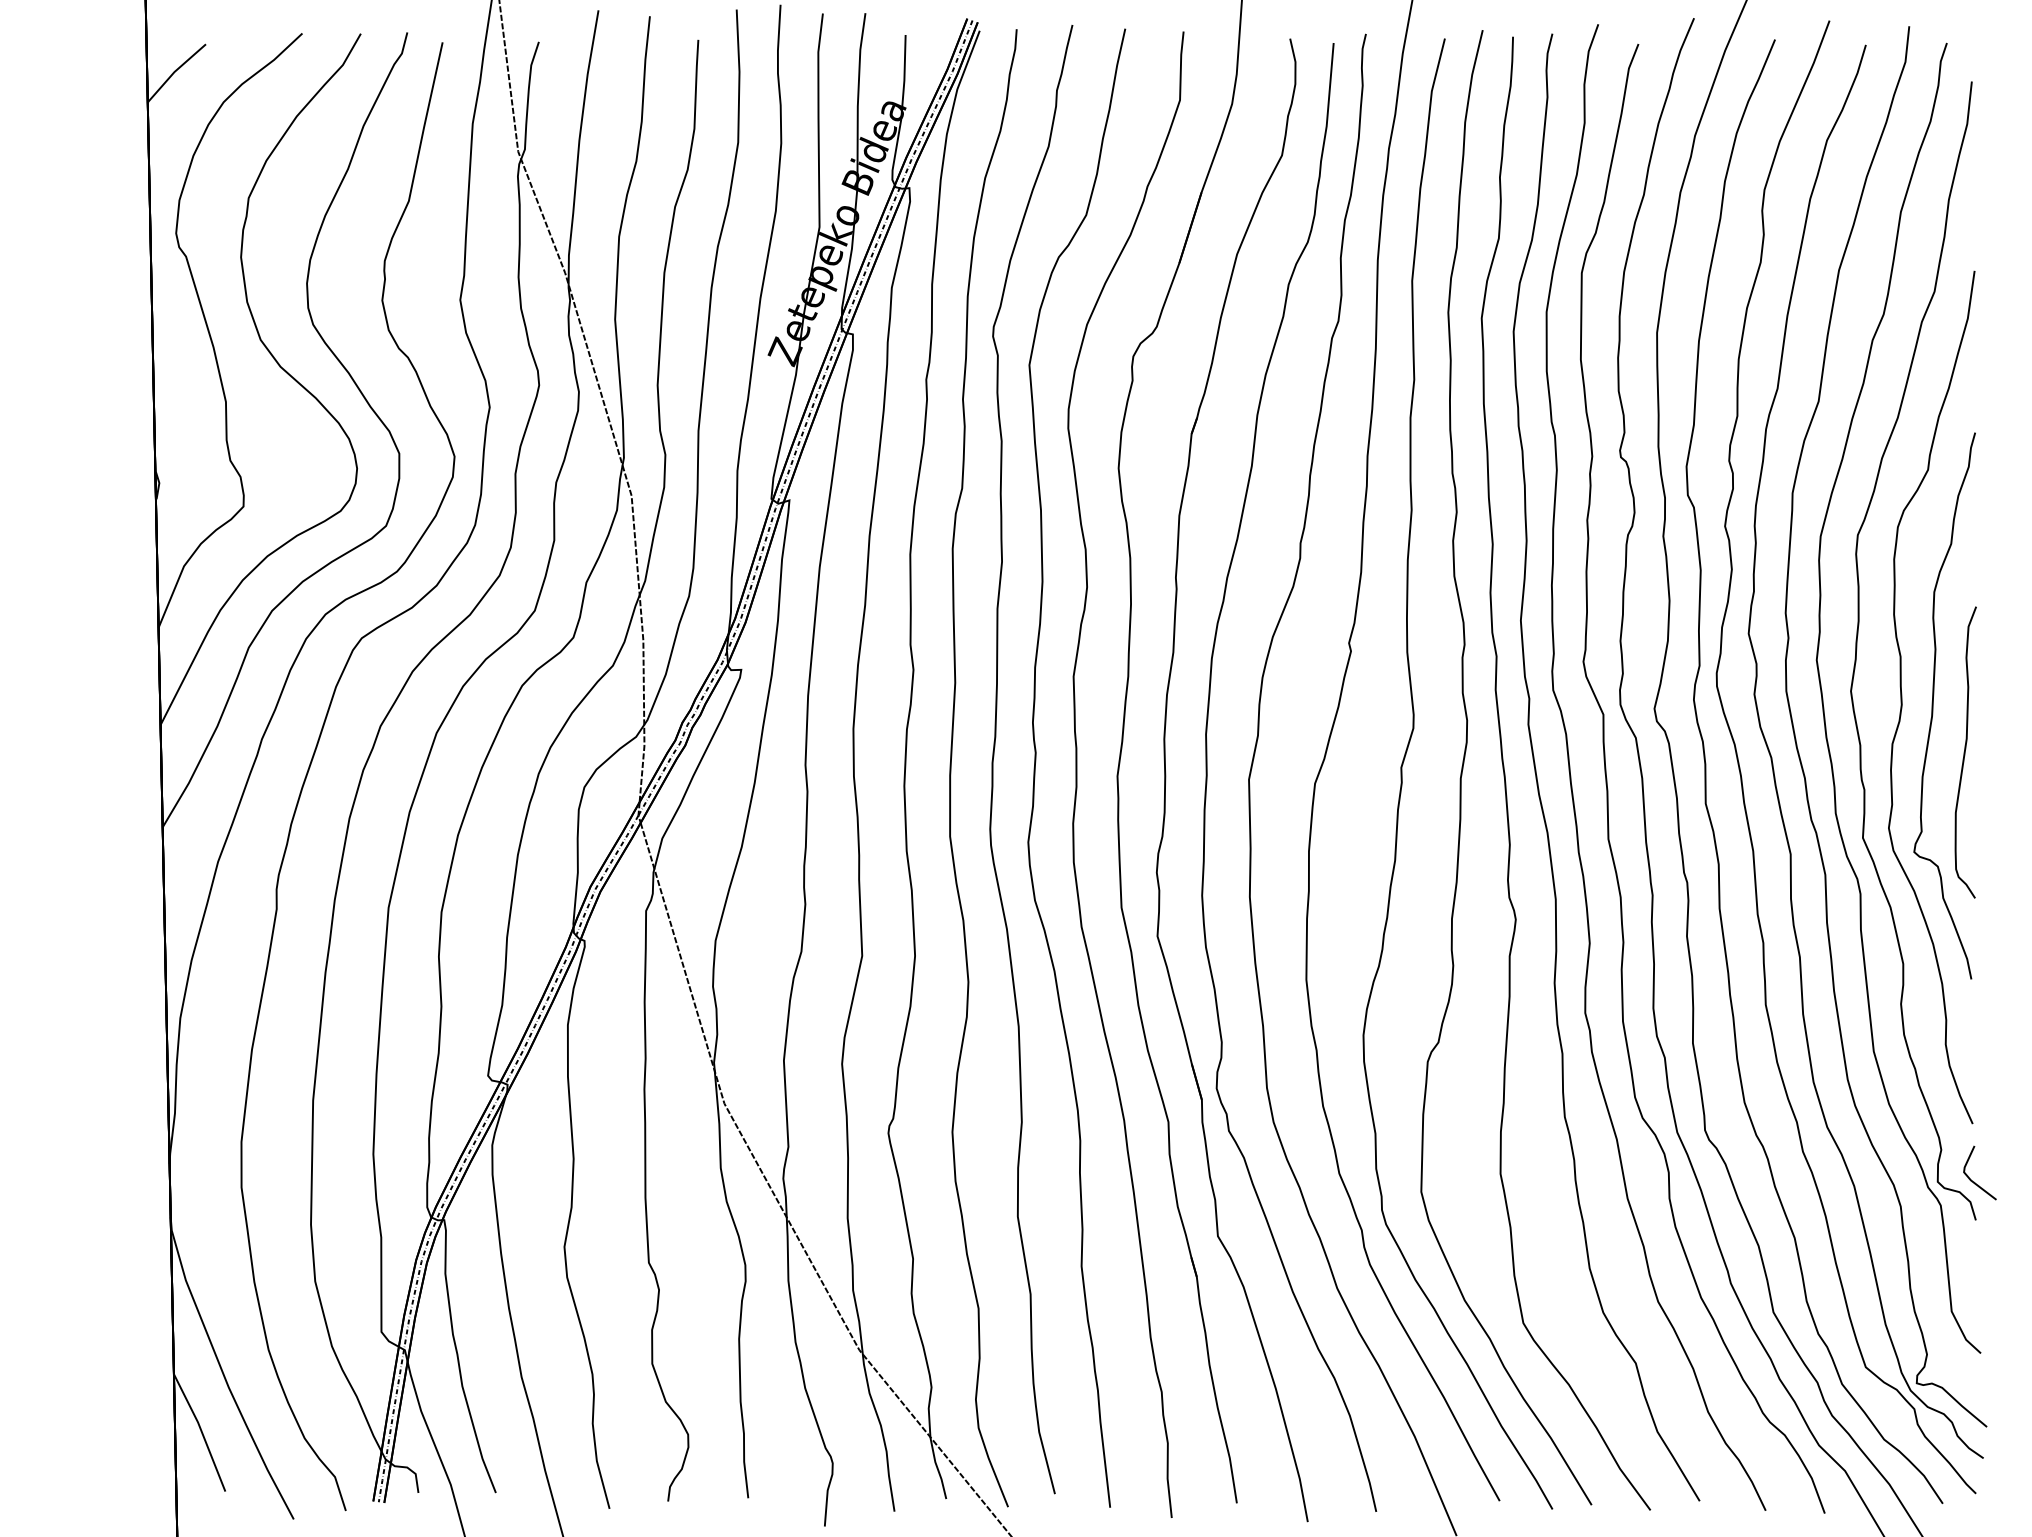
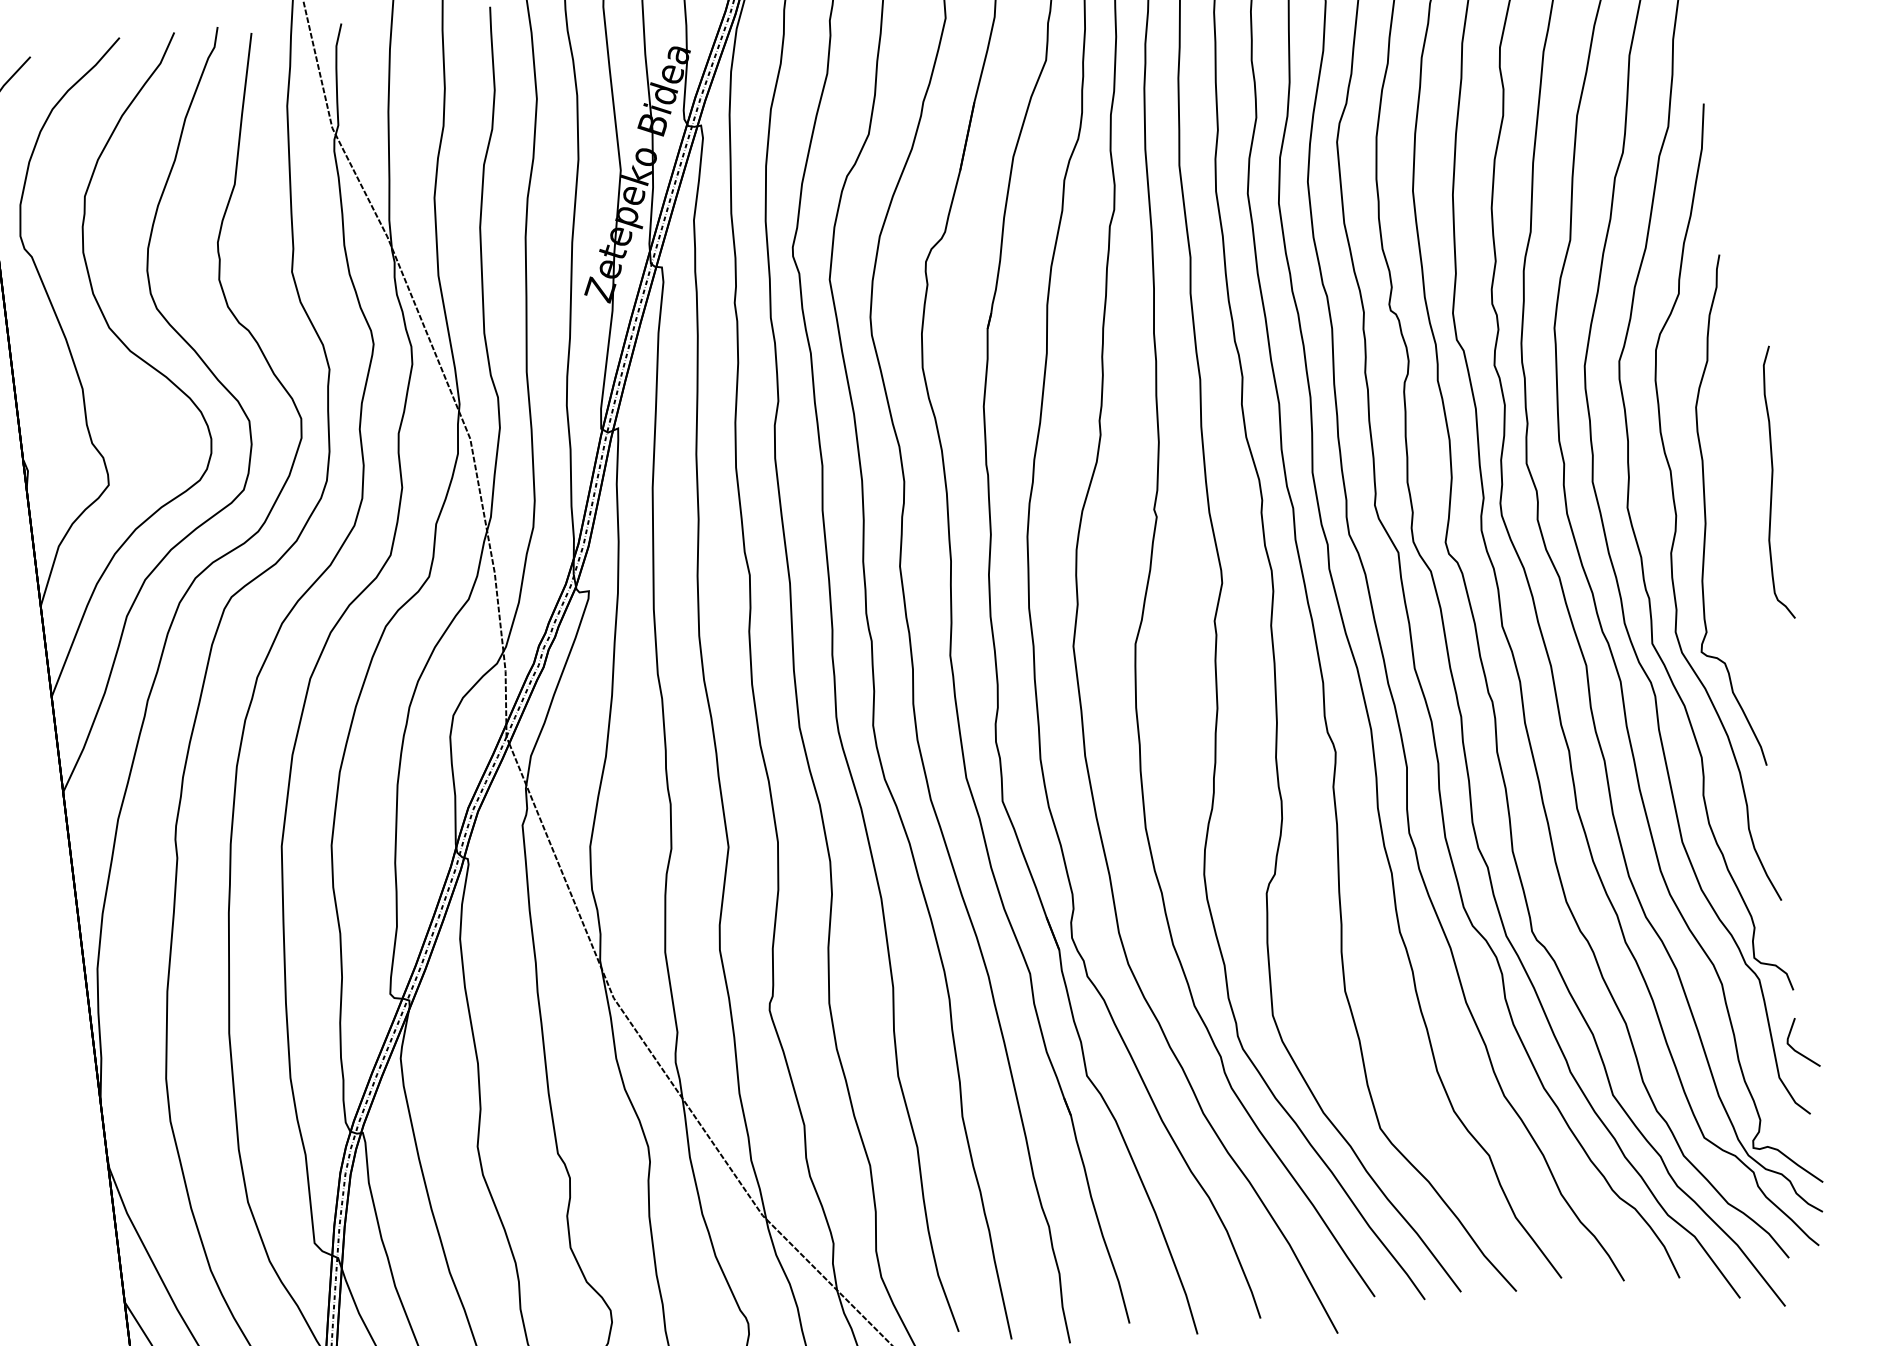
curve: (1965, 752) -> (1772, 483), moved
line: (1974, 1181) -> (1798, 1051), moved

